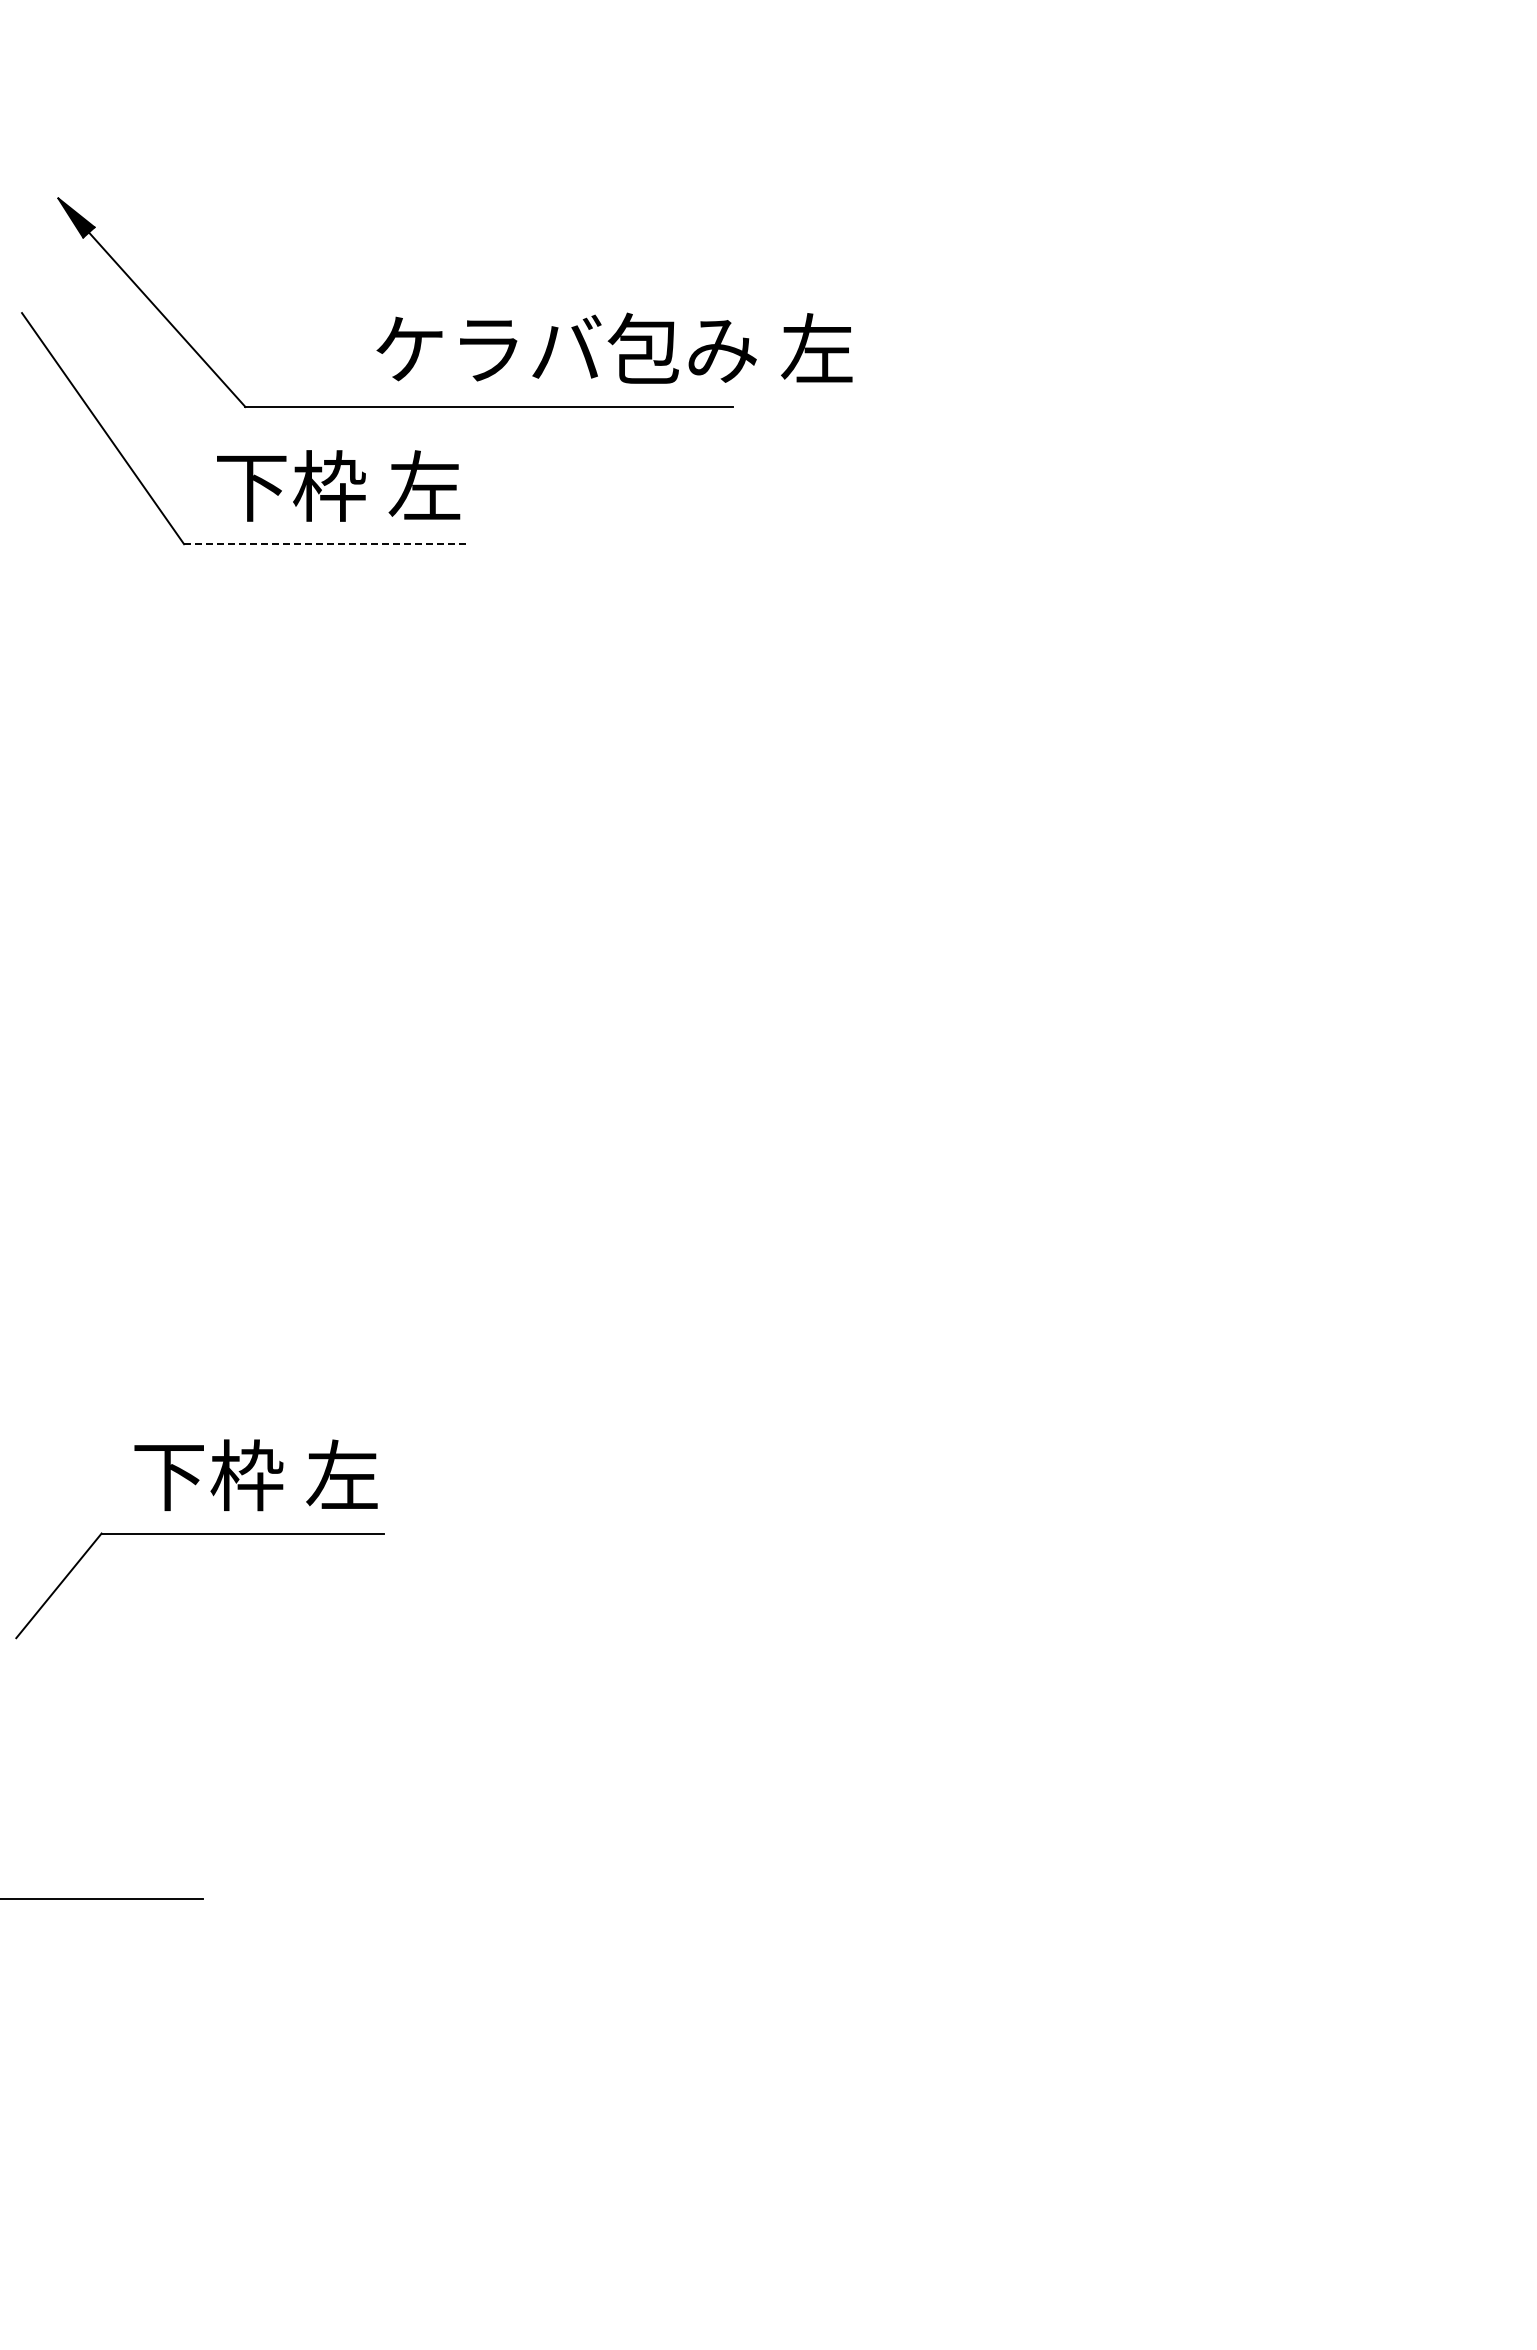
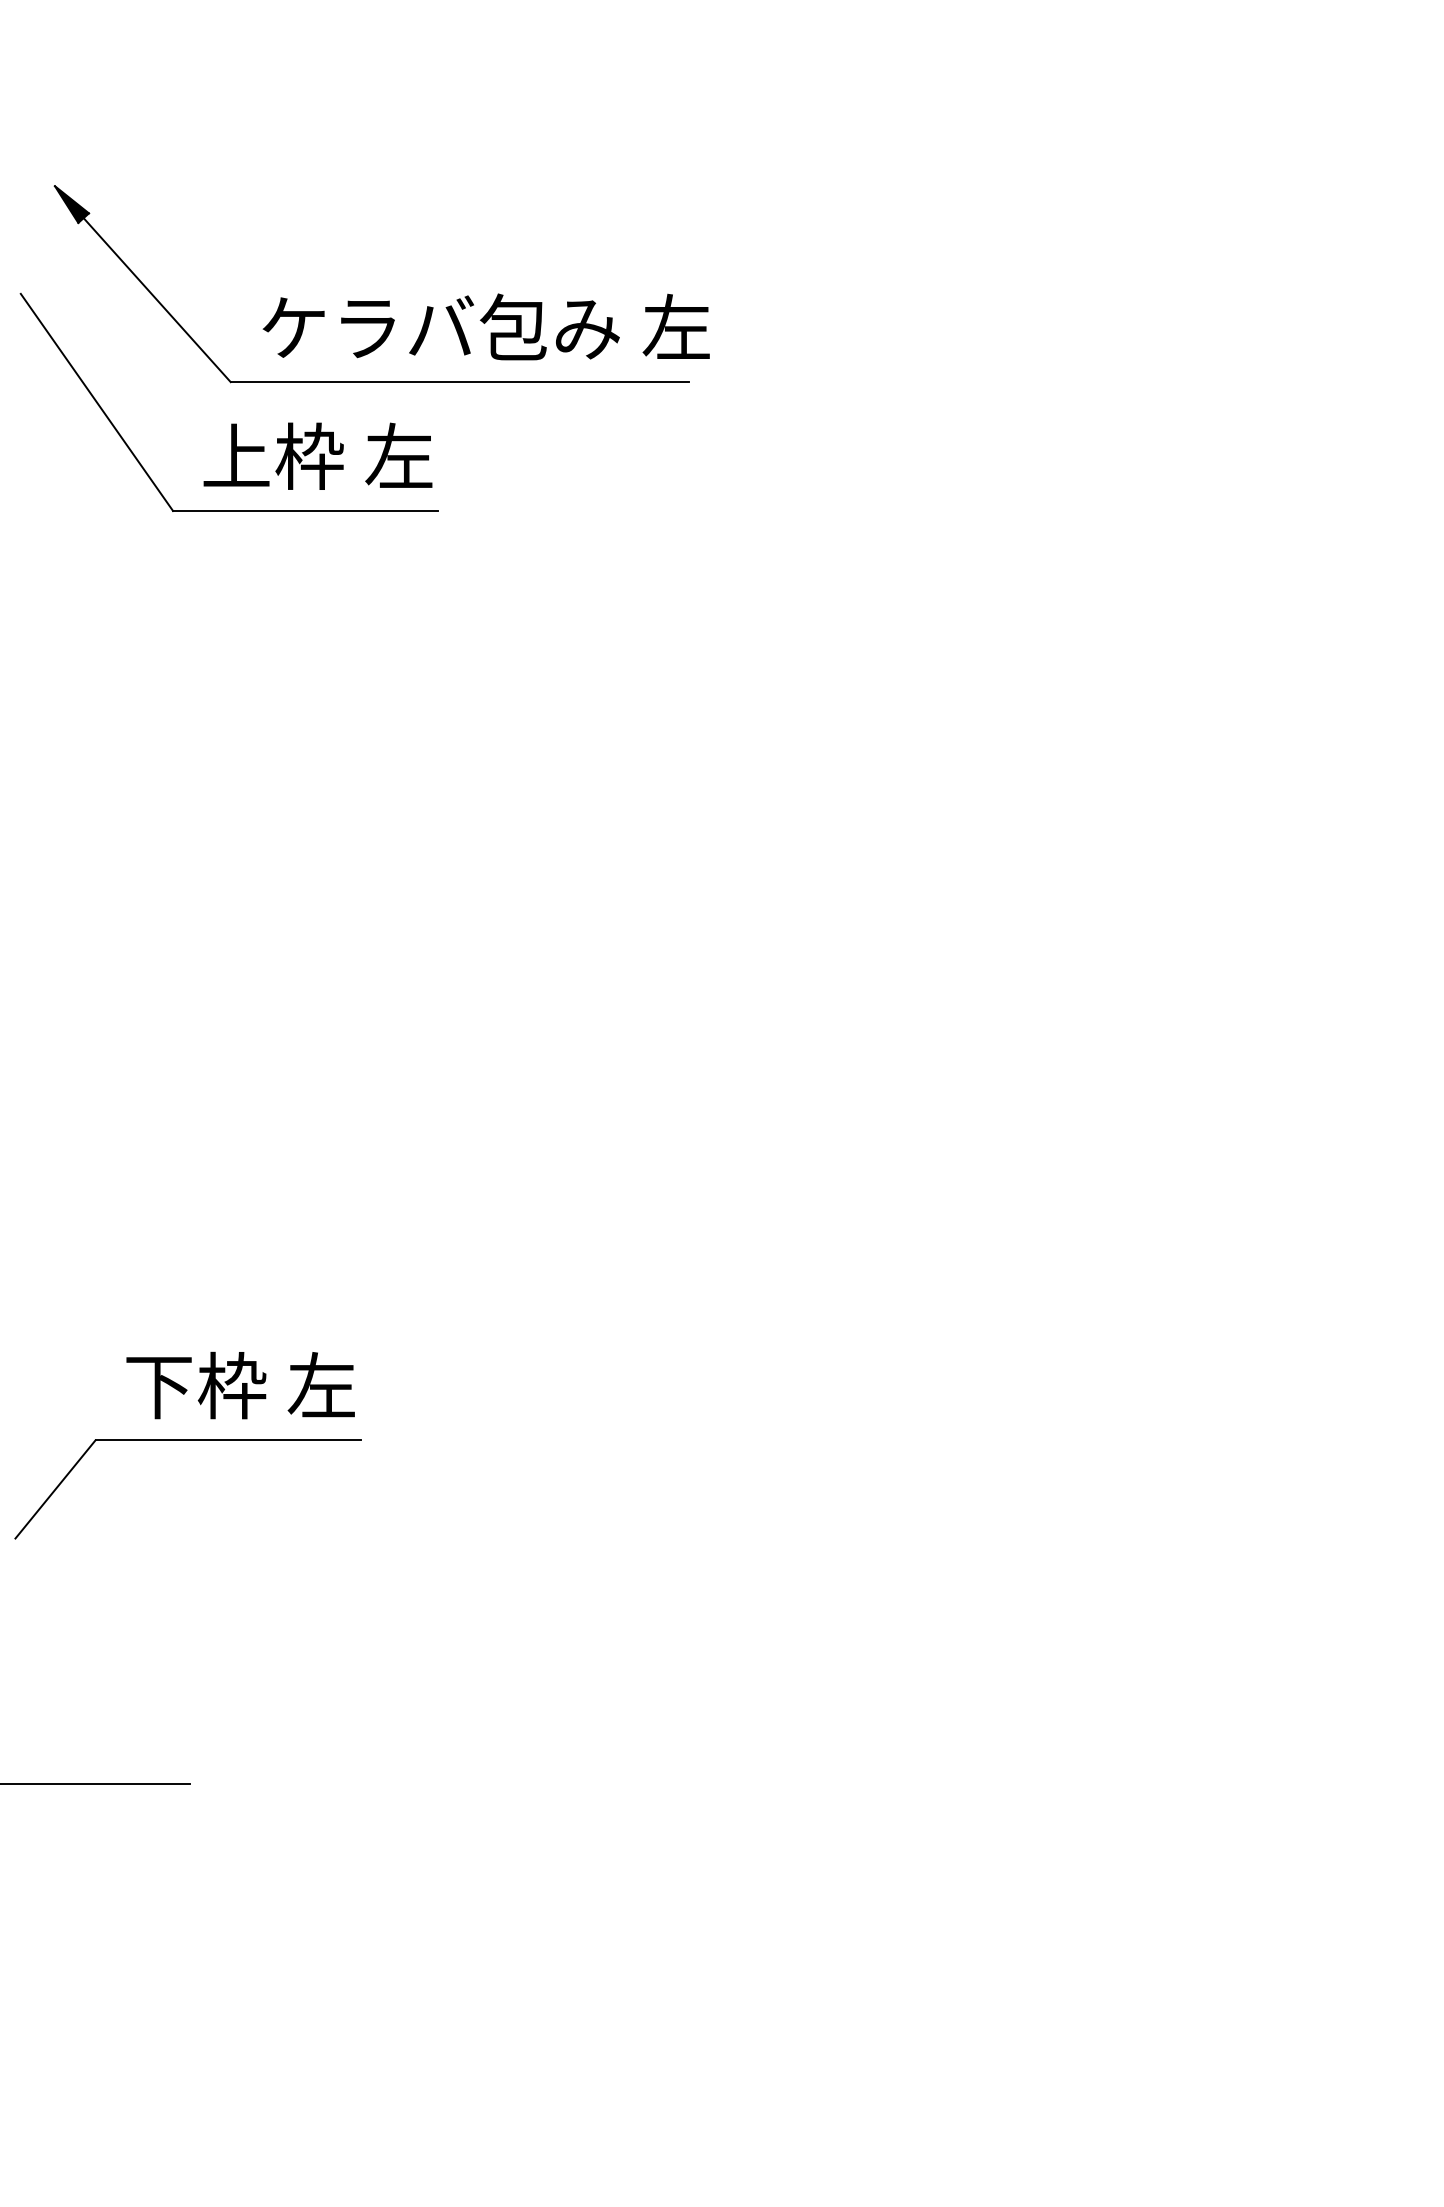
text: (614, 347) -> (486, 326), moved
text: (251, 486) -> (236, 456), 下枠 左 -> 上枠 左
line: (325, 544) -> (305, 511), dashed -> solid

